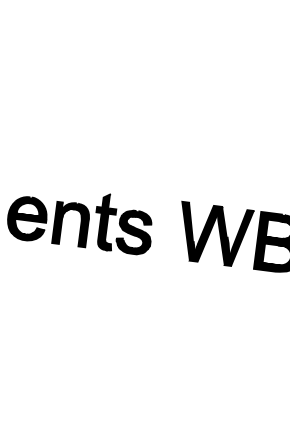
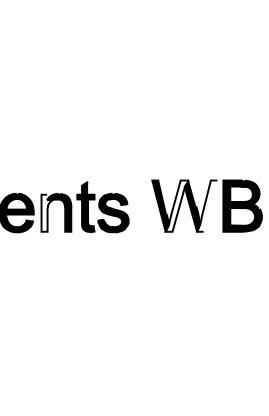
fill: (61, 222) -> (47, 212), removed
fill: (205, 233) -> (176, 205), removed
fill: (240, 237) -> (207, 205), removed

